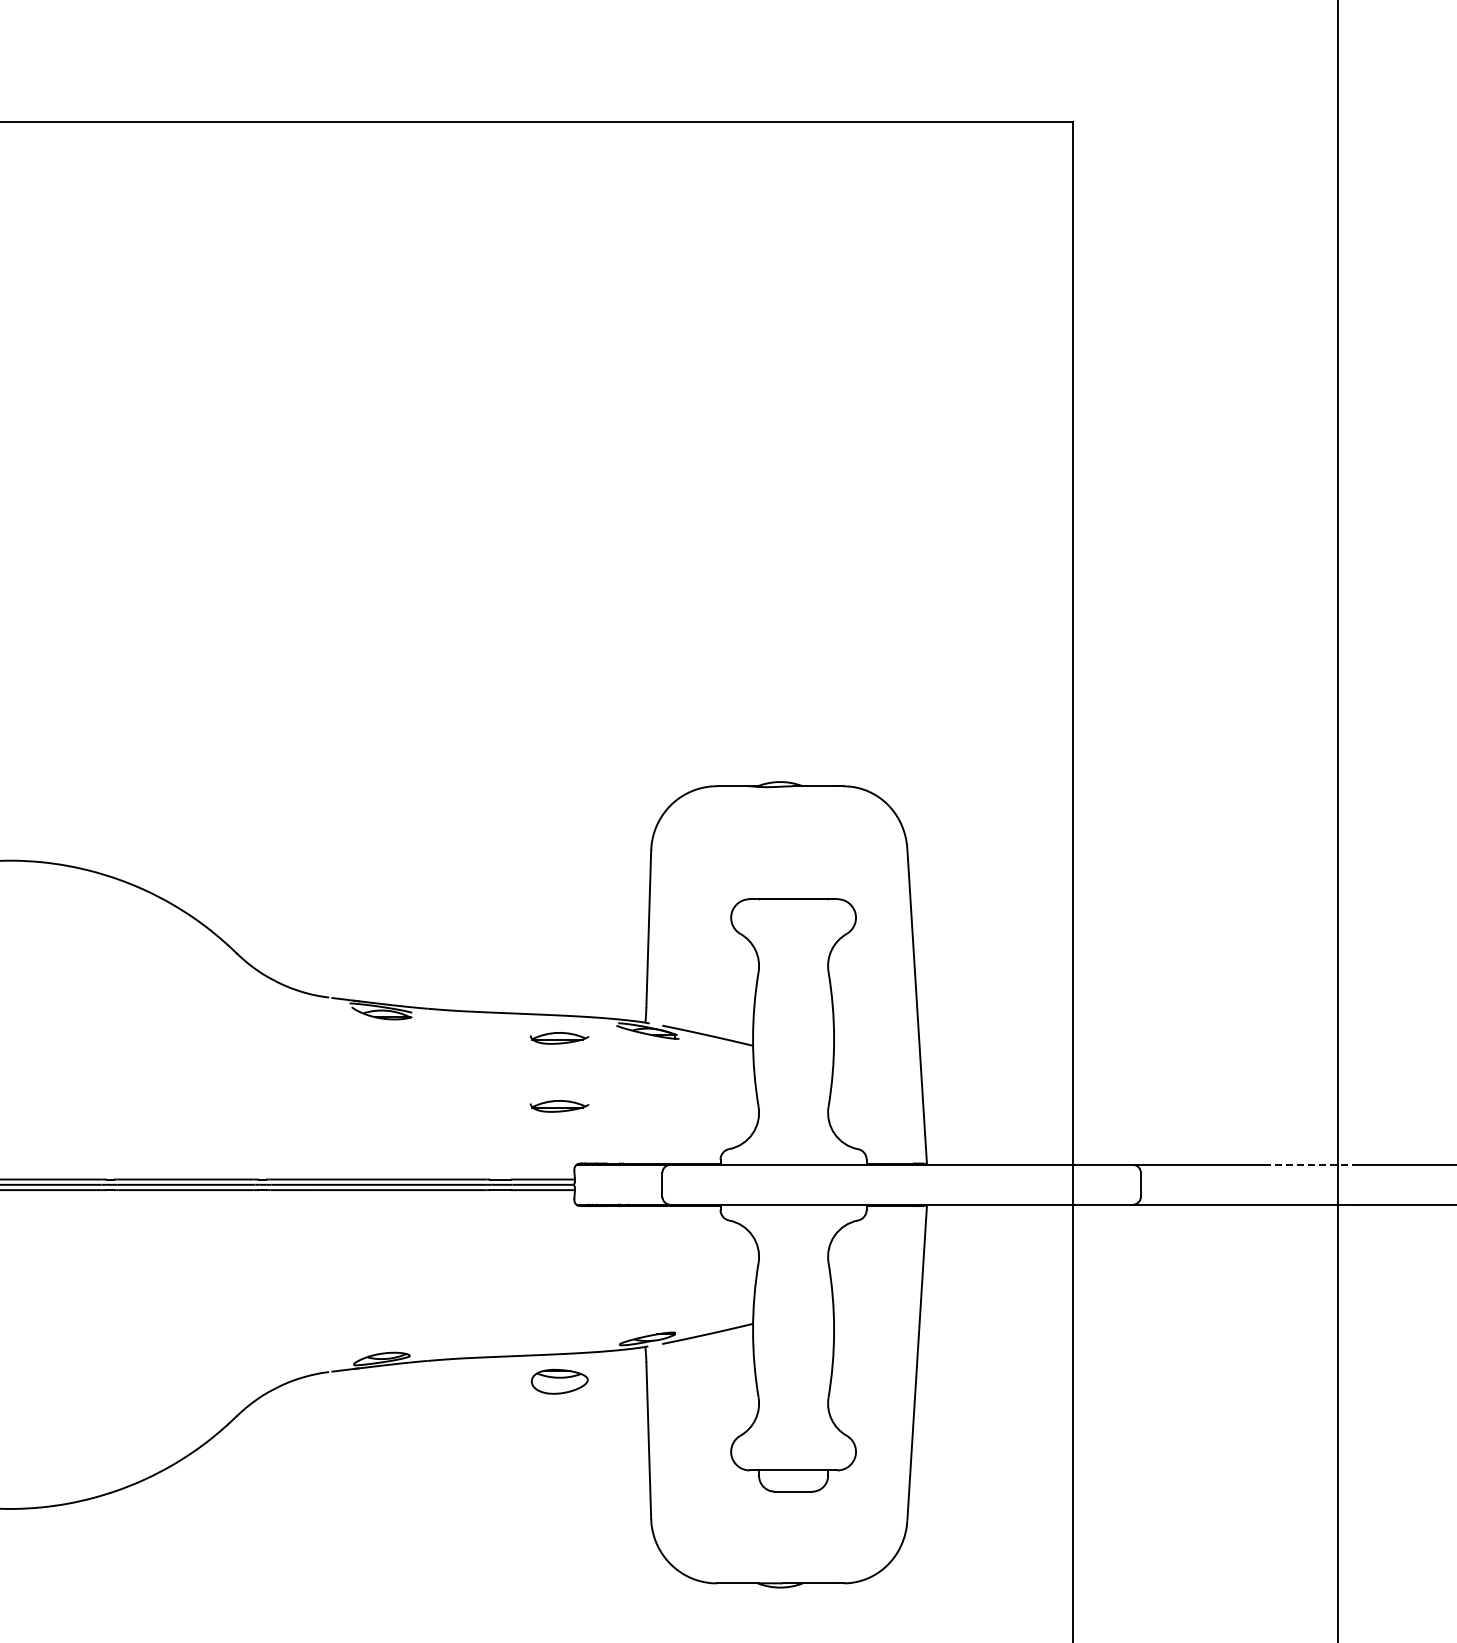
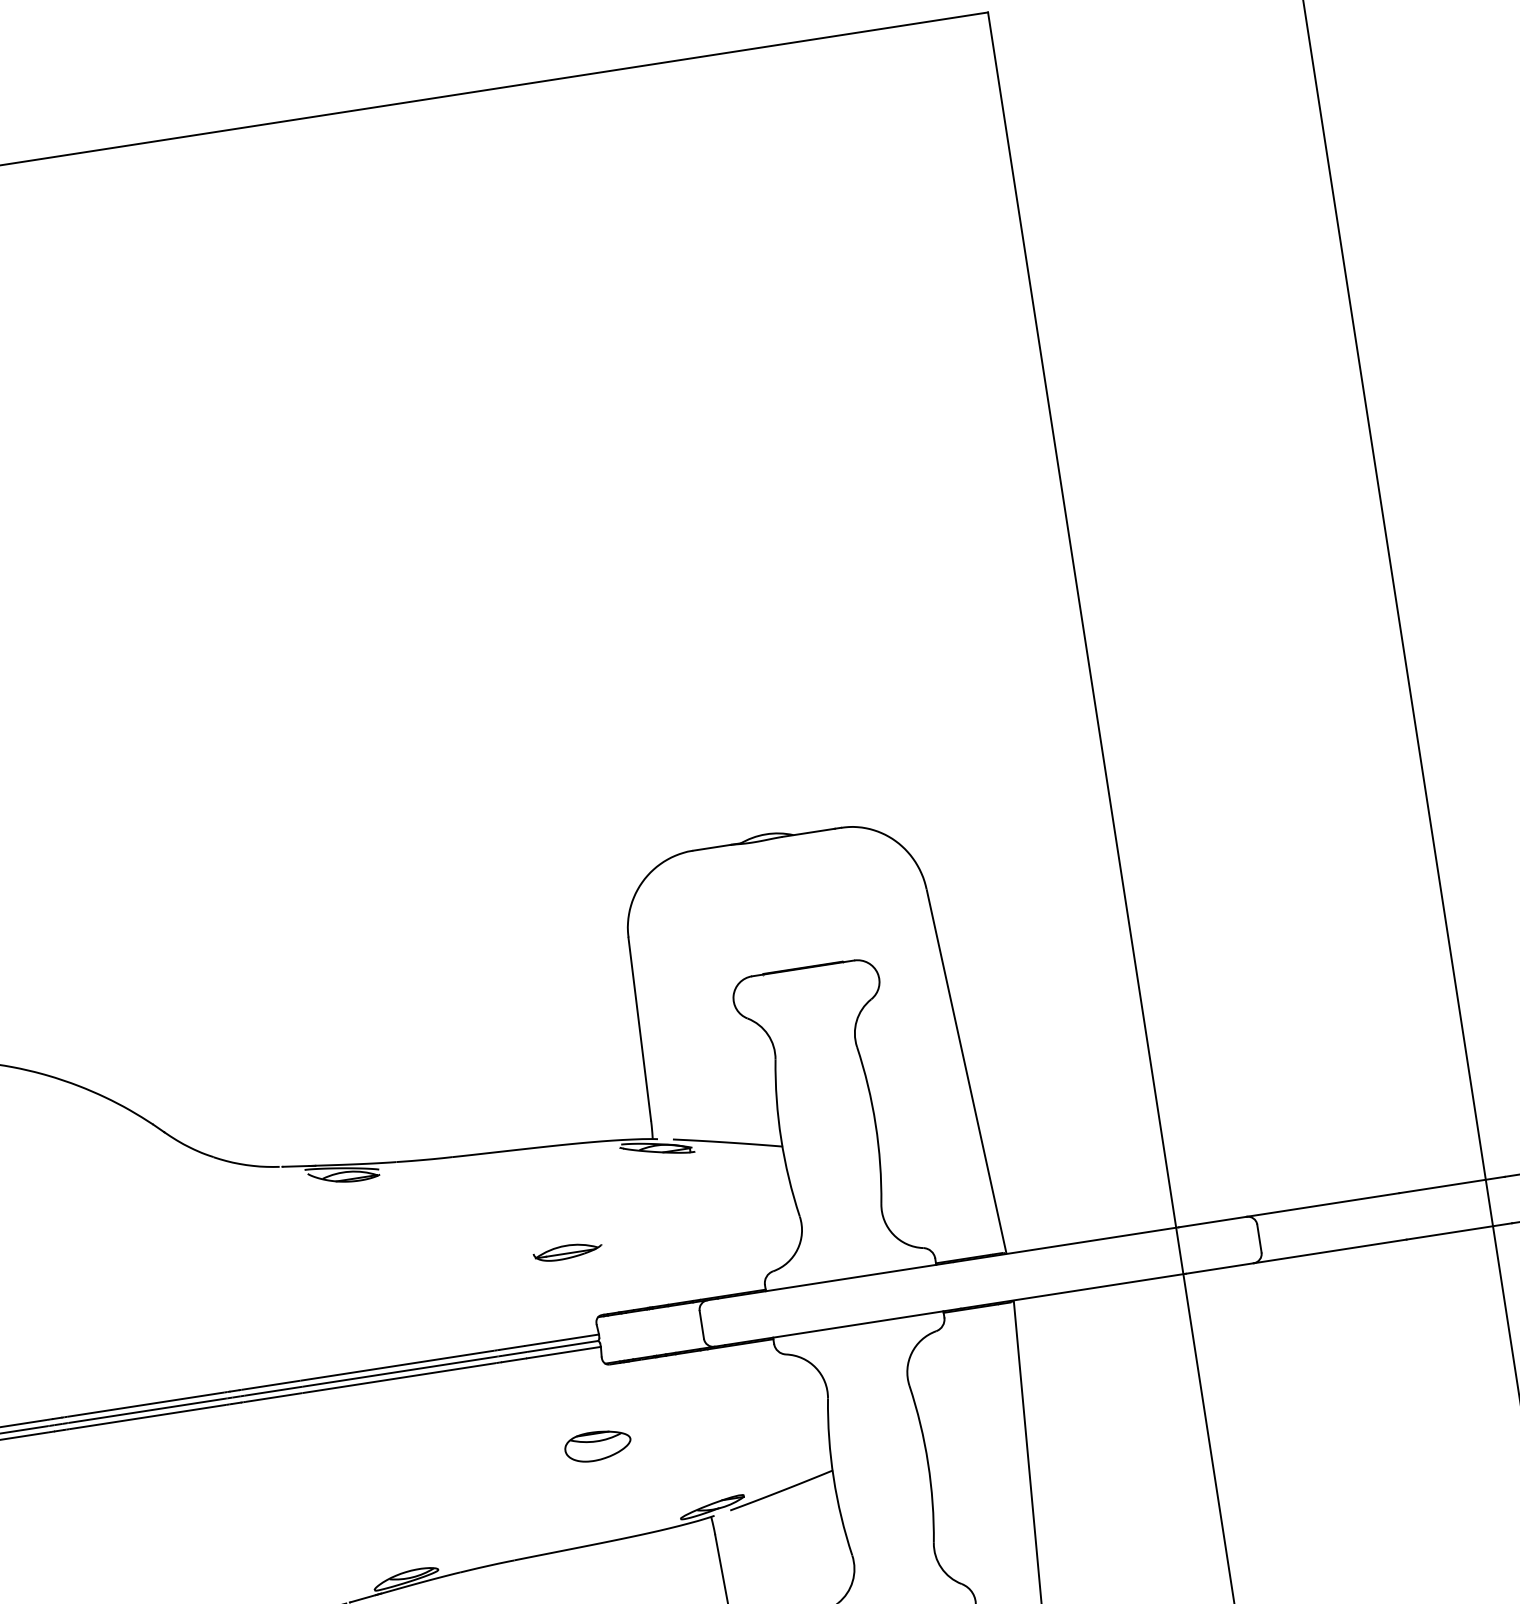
part: (559, 1038) -> (555, 1172), removed
line: (1309, 1164) -> (1452, 1184), dashed -> solid
part: (559, 1381) -> (597, 1445), moved

